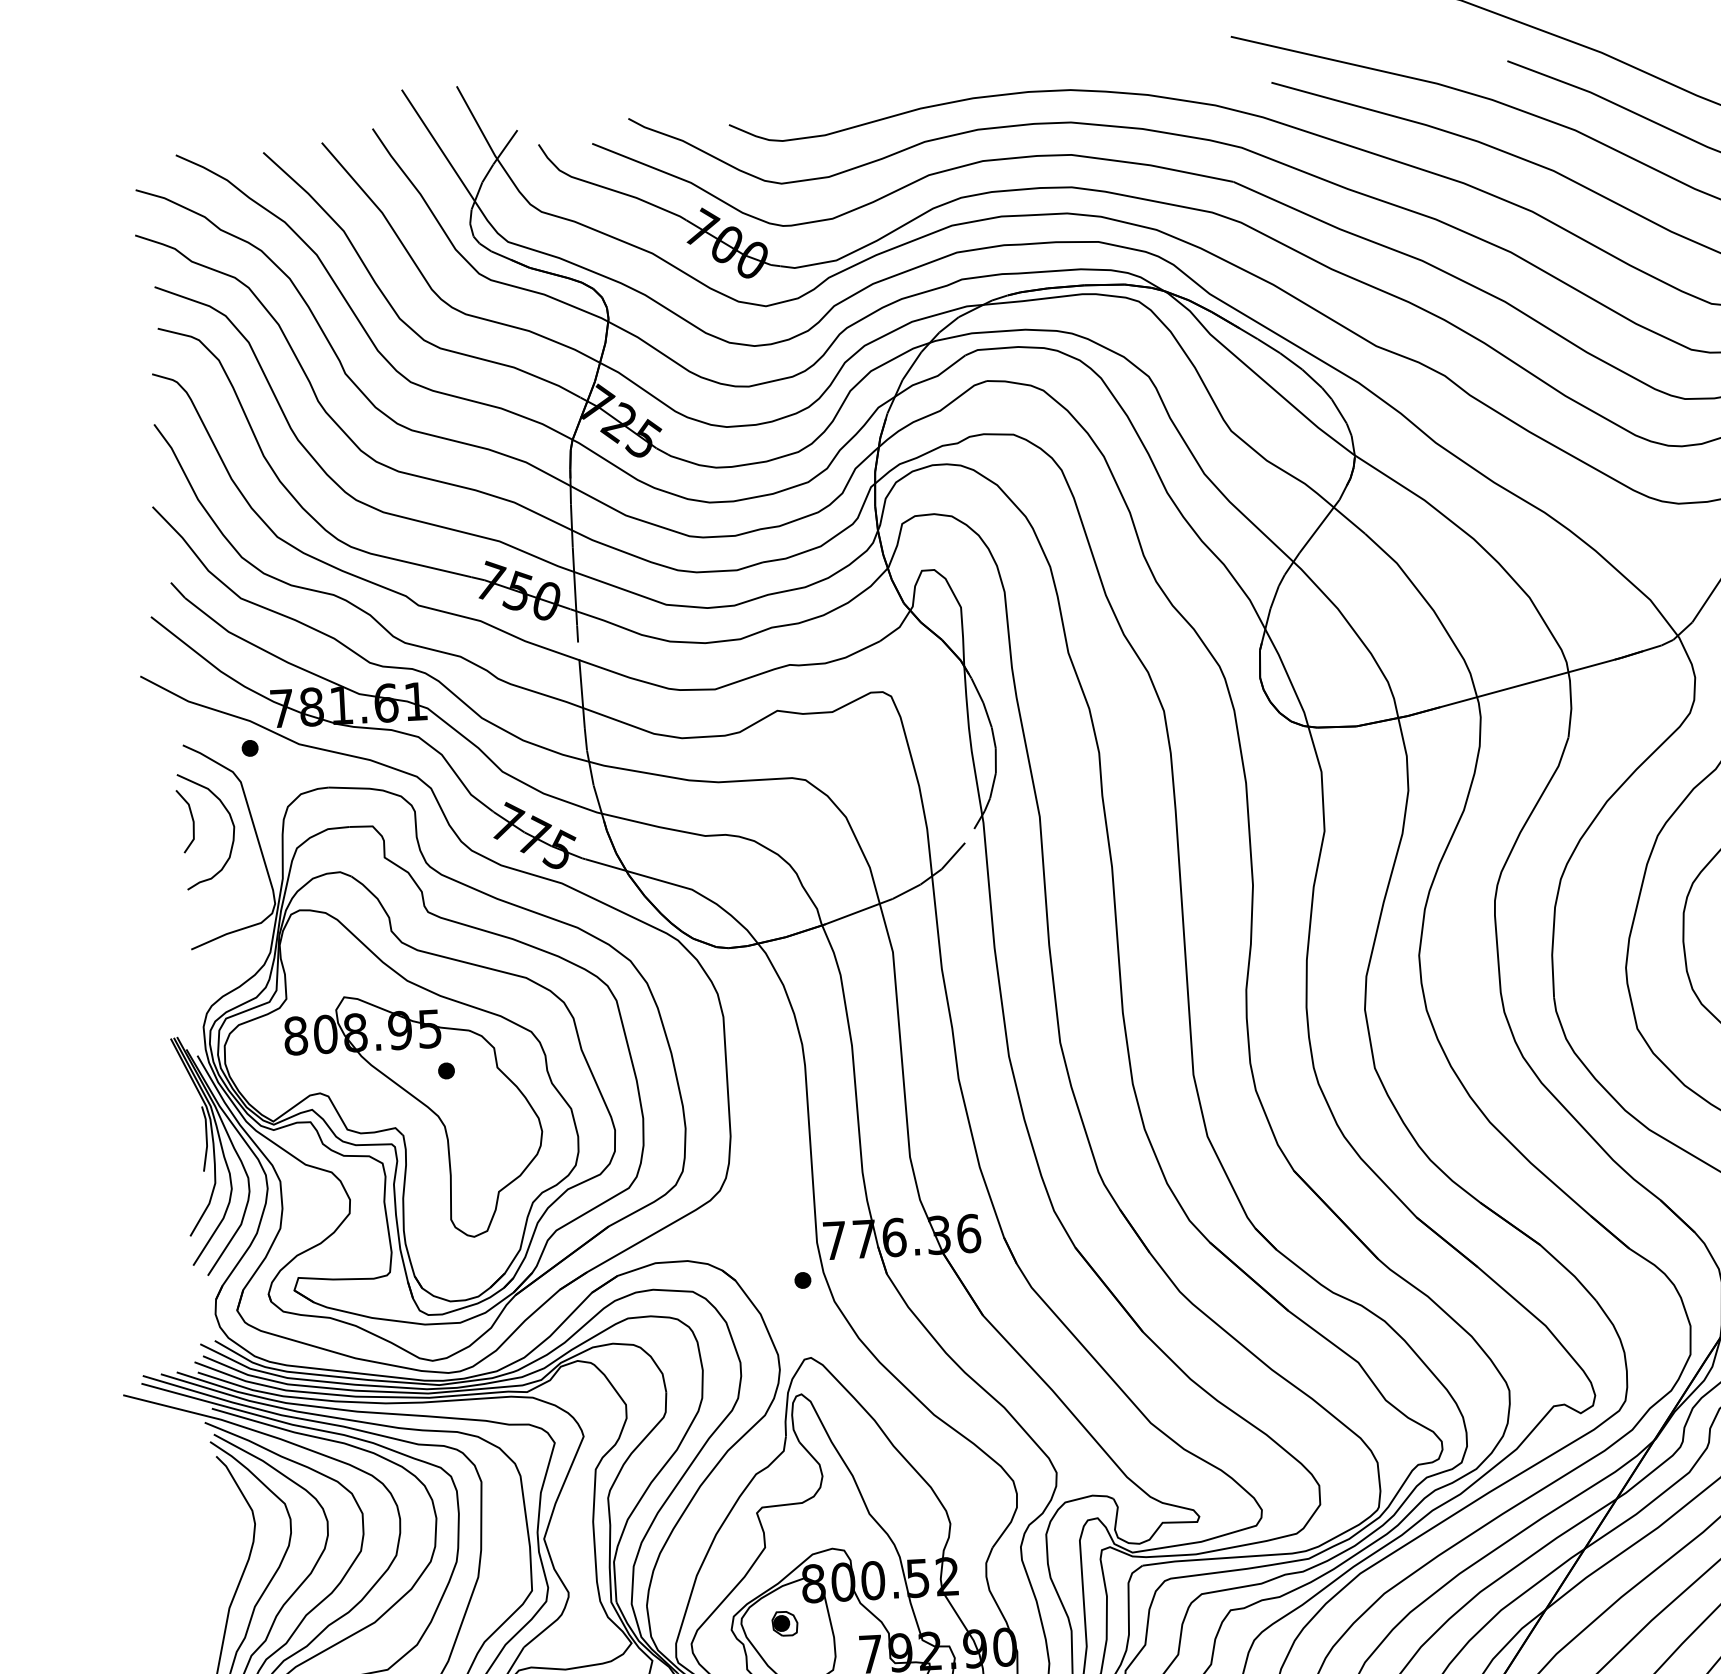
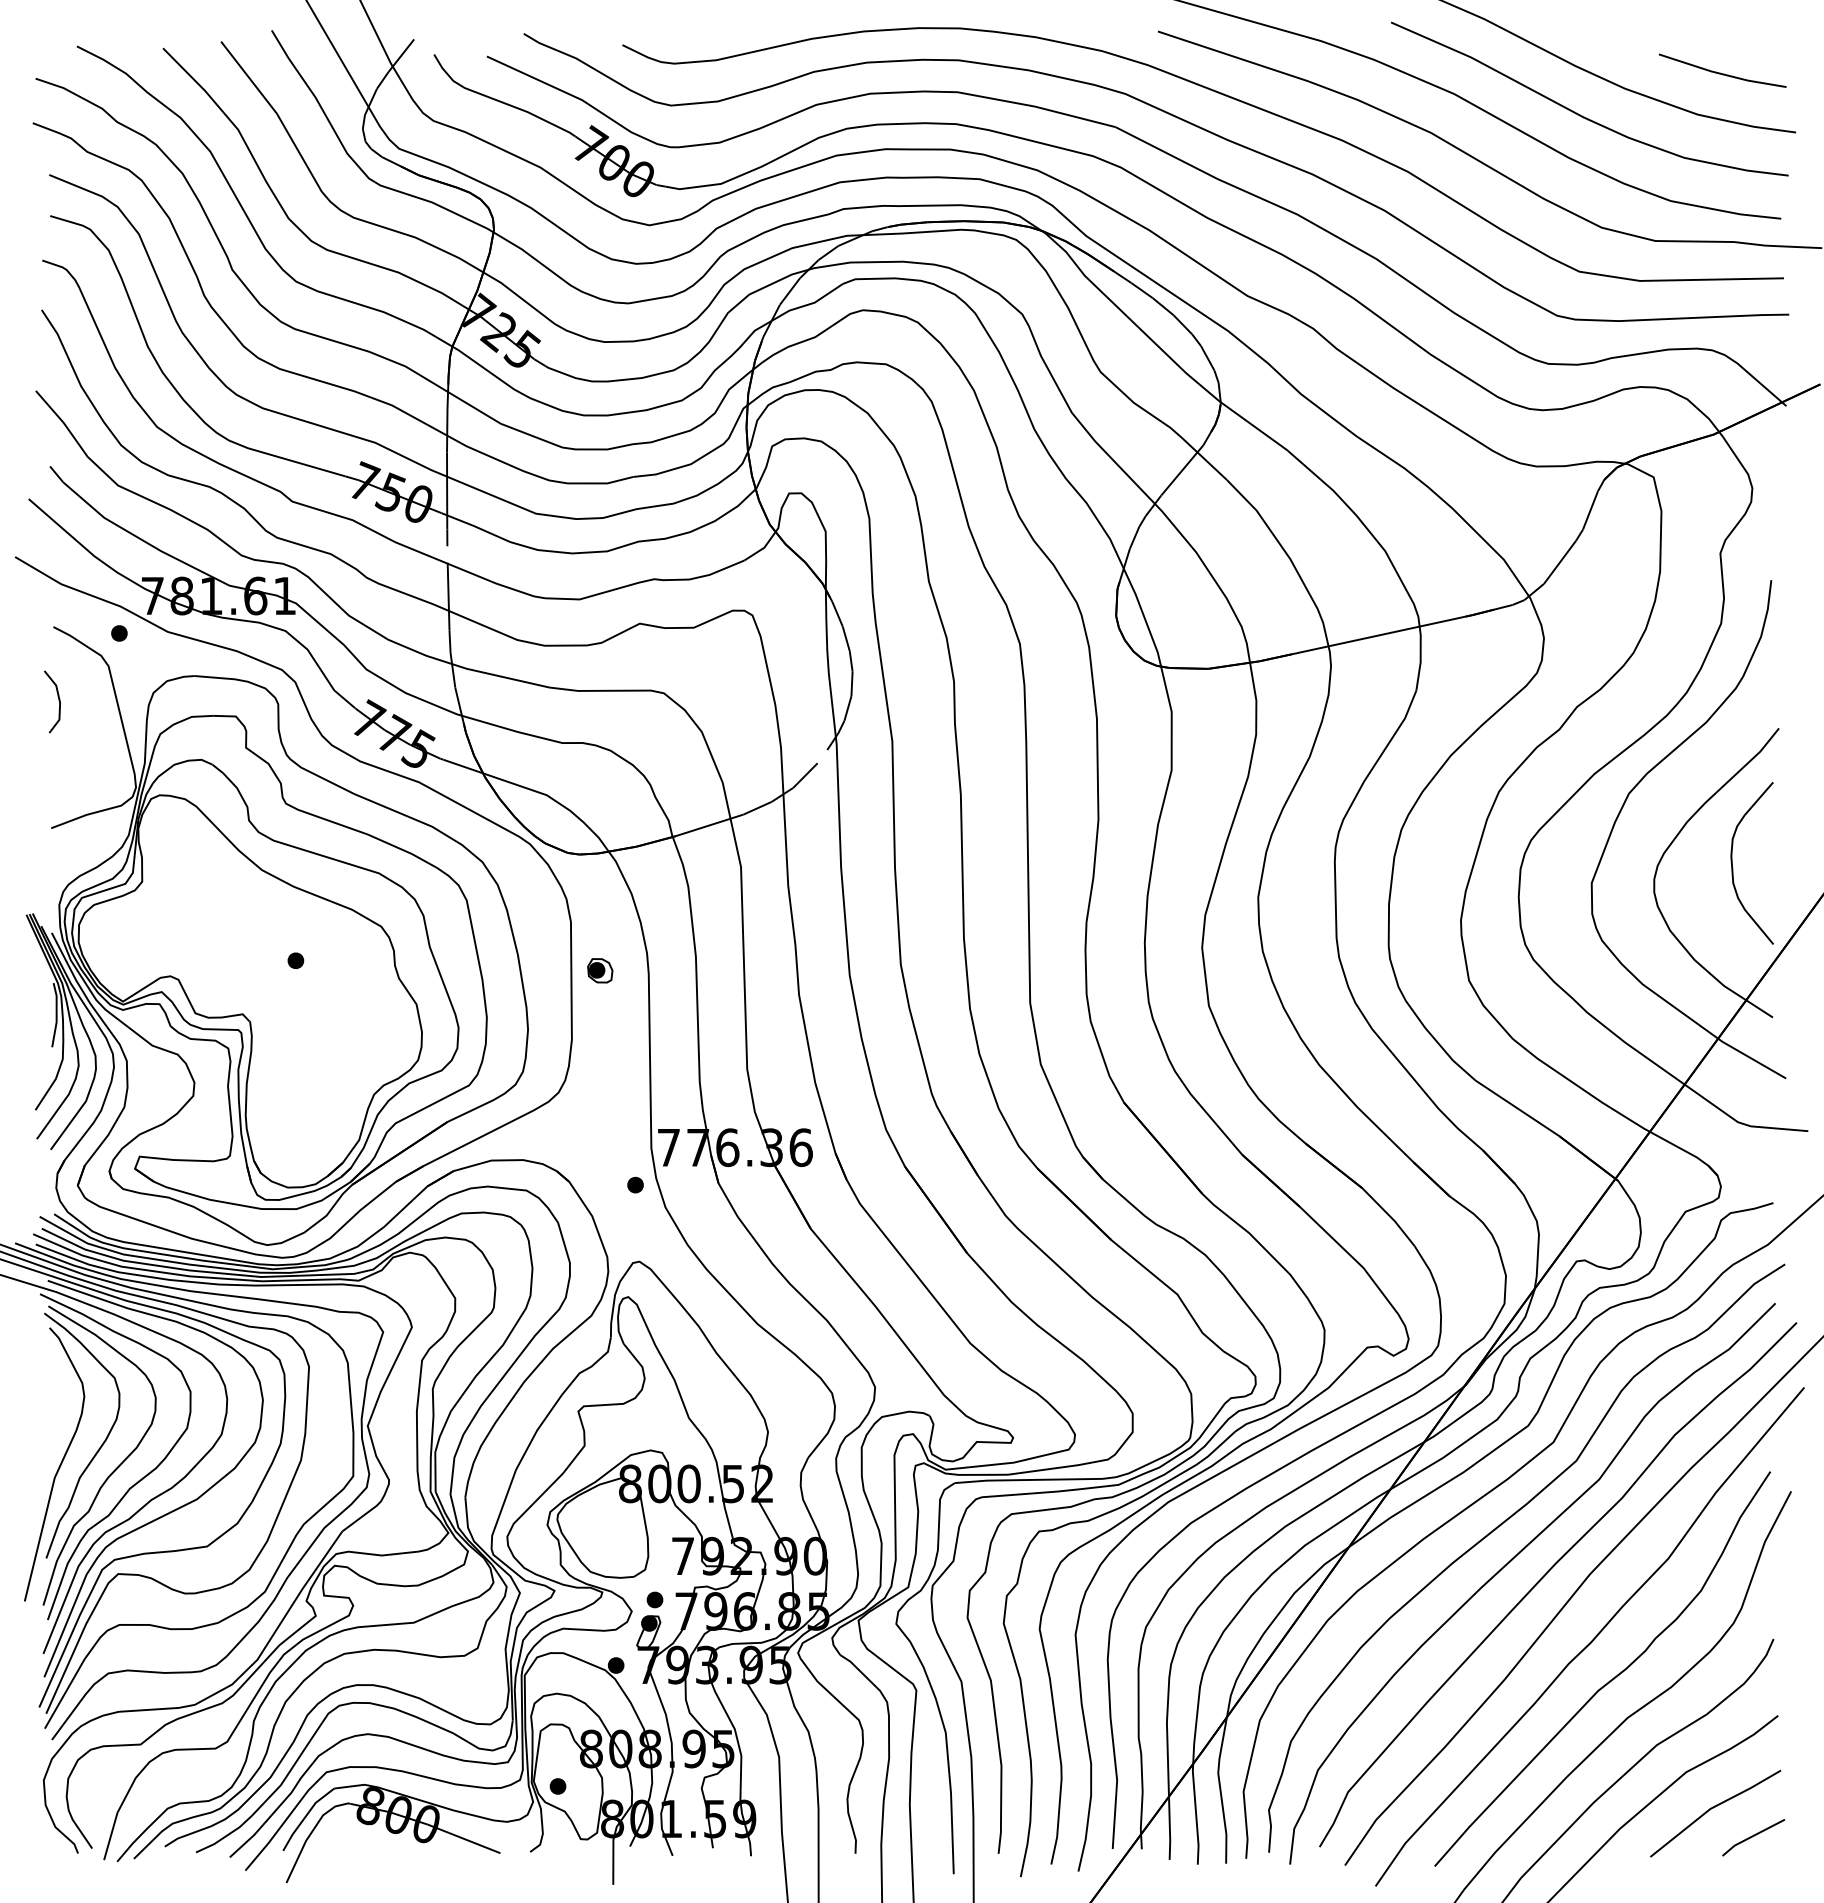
curve: (231, 823) -> (97, 706), removed
part: (423, 1105) -> (271, 993), removed
part: (785, 1623) -> (600, 970), moved

